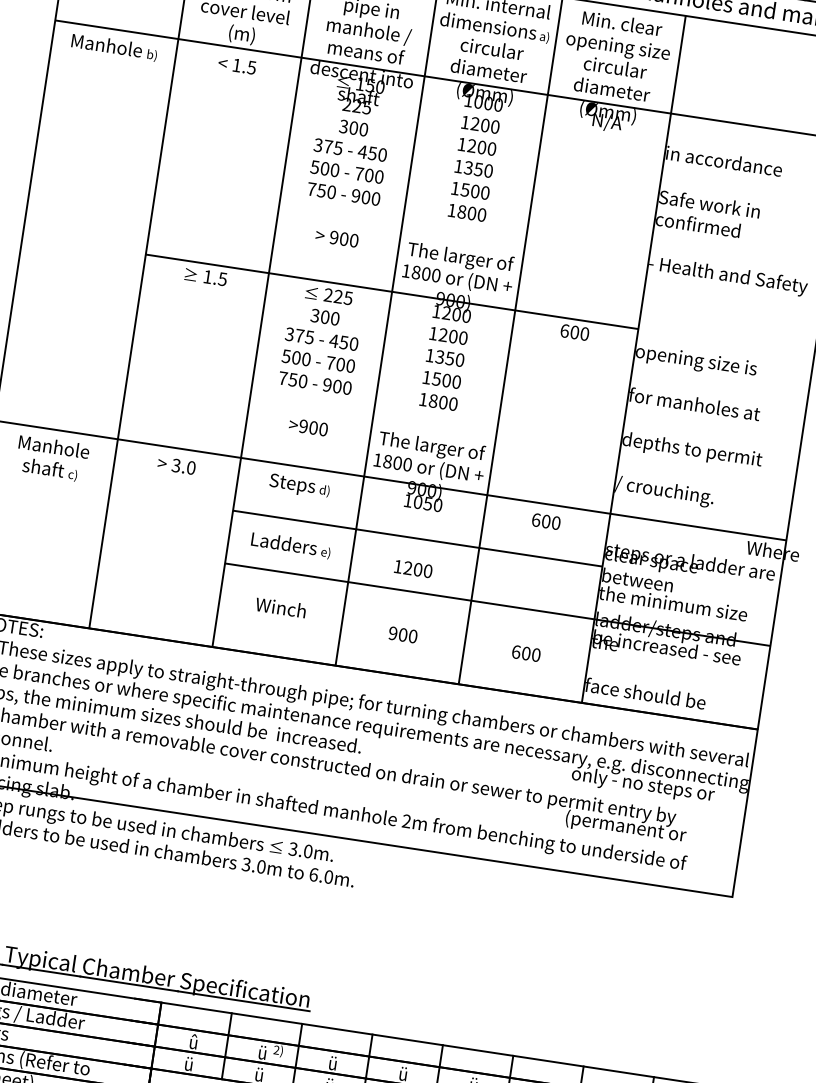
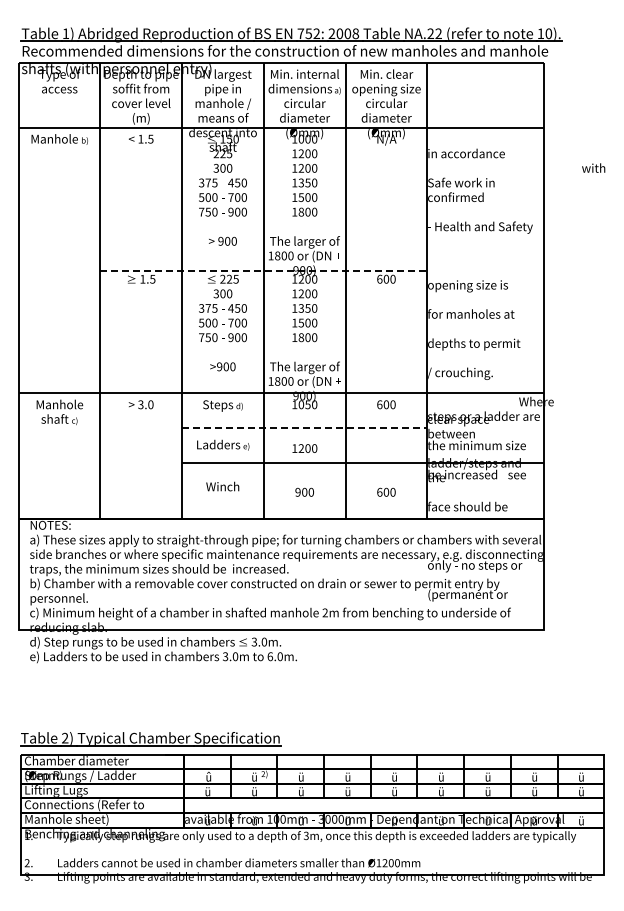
line: (393, 291) -> (264, 270), solid -> dashed
line: (417, 538) -> (304, 428), solid -> dashed

